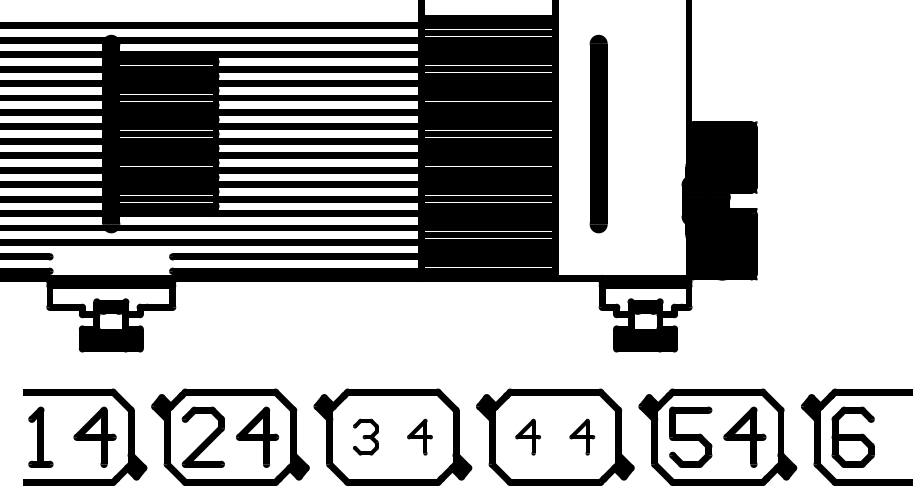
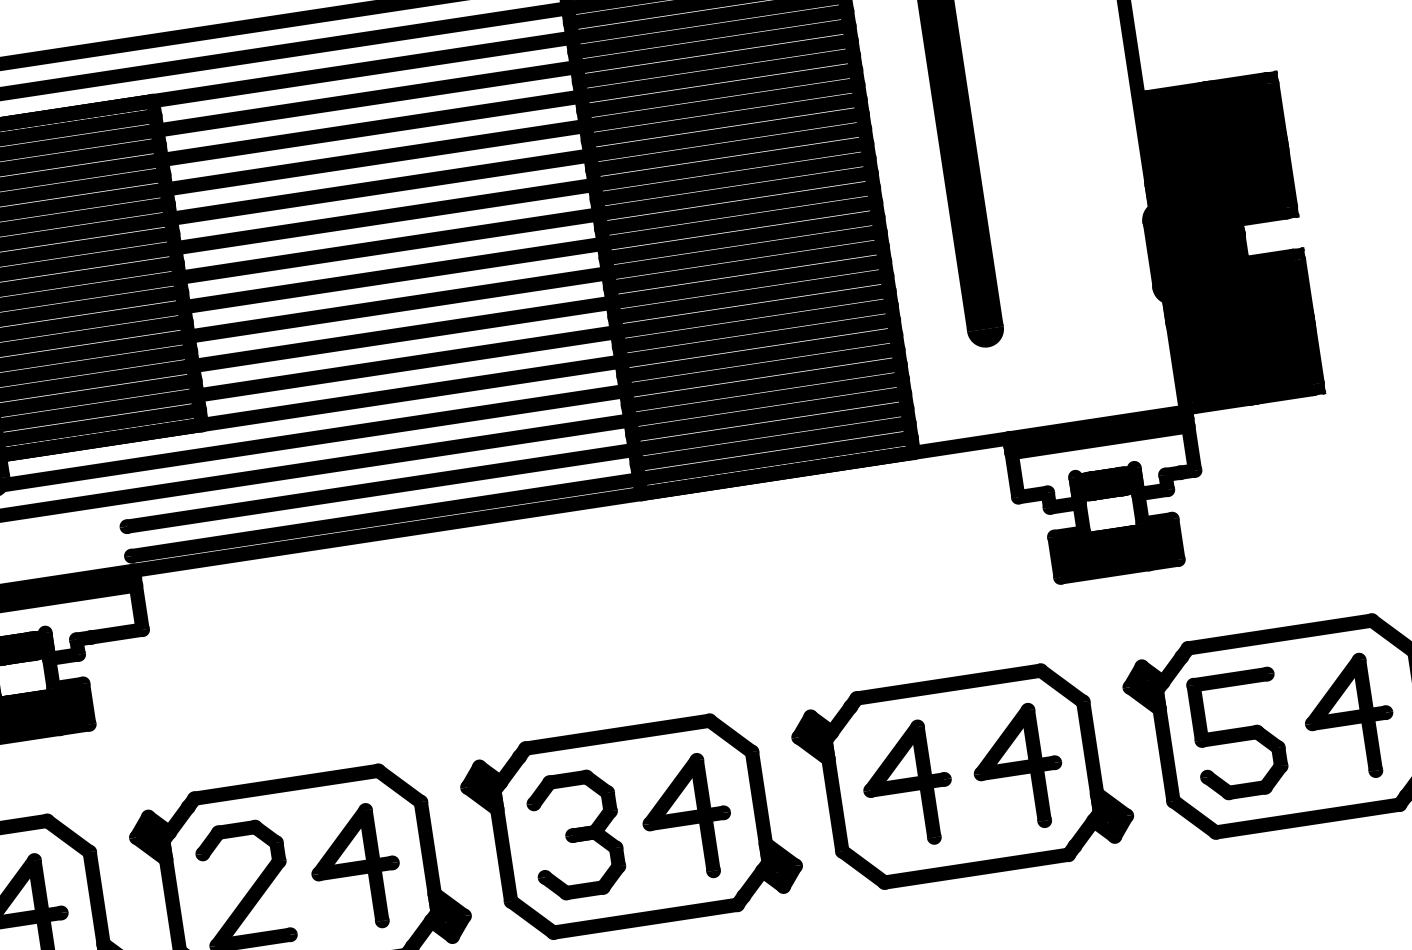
part: (365, 436) -> (575, 833), size x1.67
part: (419, 436) -> (685, 816), size x1.67
part: (527, 436) -> (905, 783), size x1.67
part: (581, 436) -> (1015, 766), size x1.67

